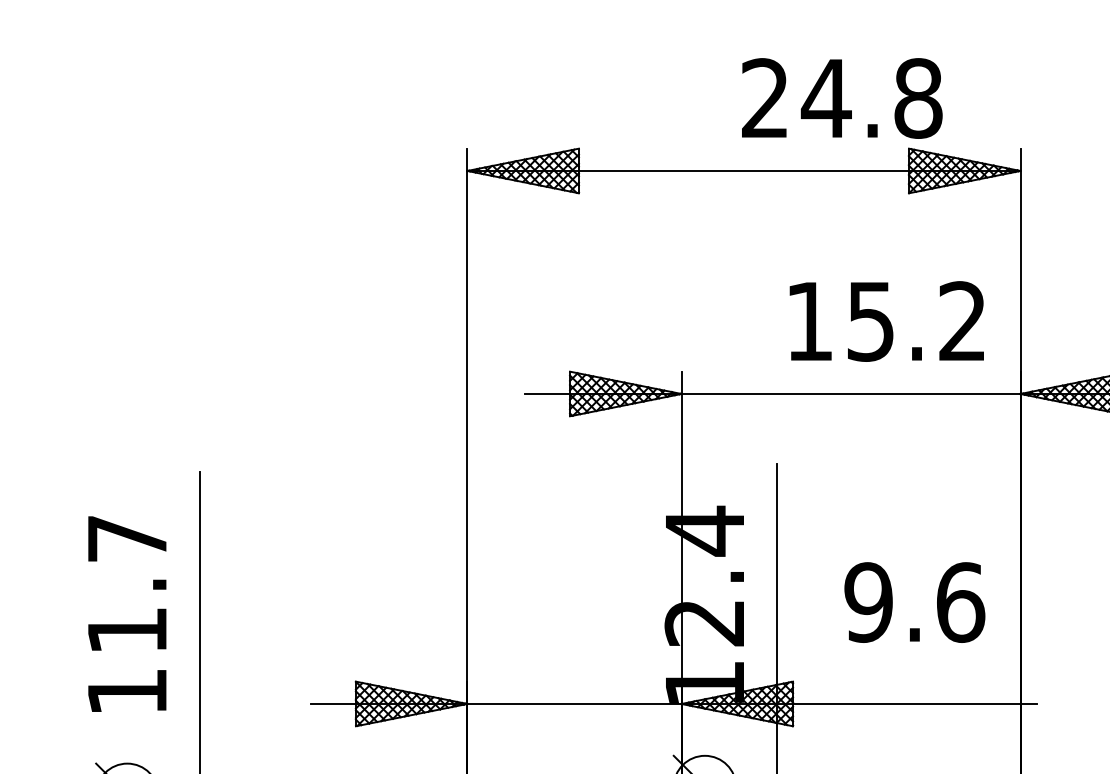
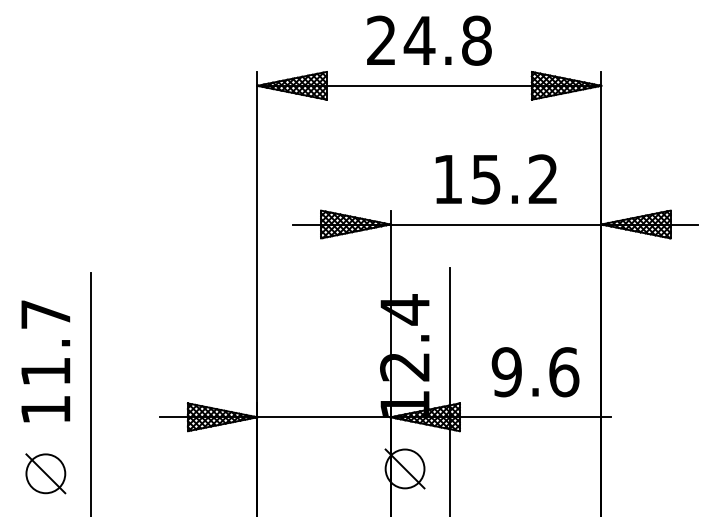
text: (842, 98) -> (429, 40), moved
text: (885, 321) -> (495, 179), moved
text: (914, 603) -> (535, 372), moved

